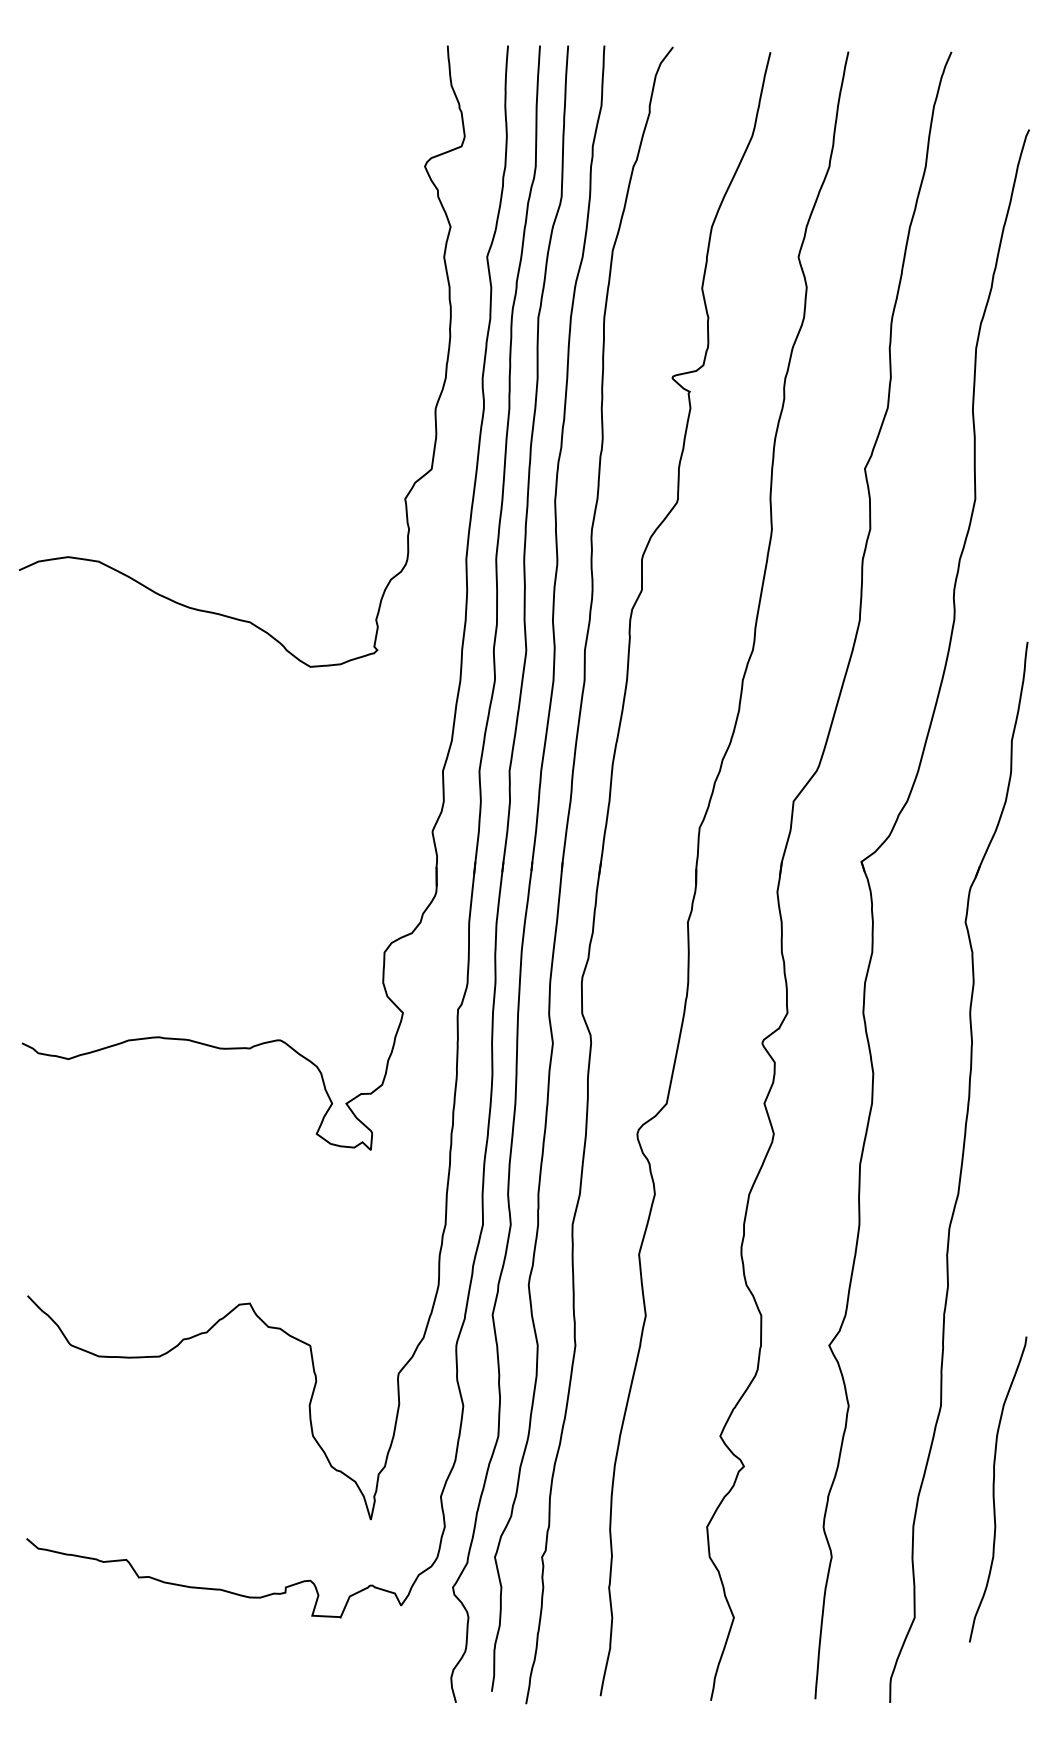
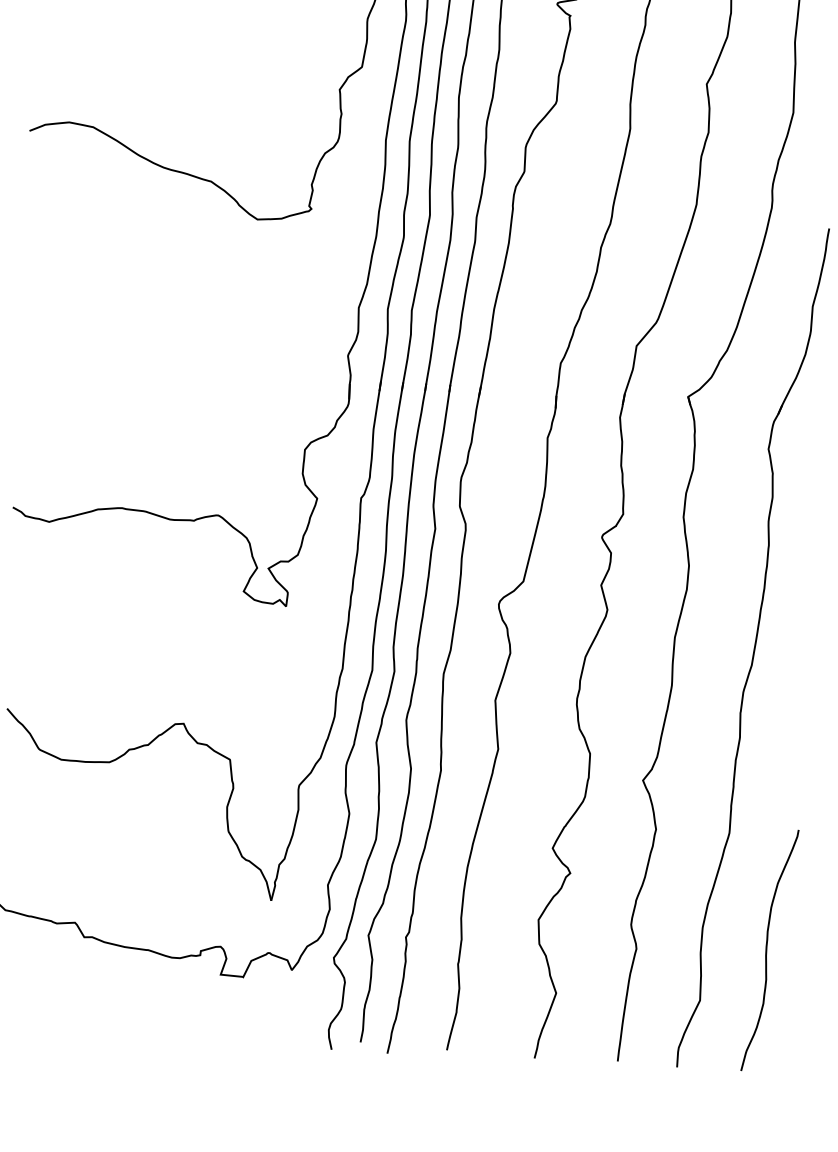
curve: (994, 1489) -> (767, 950), moved

